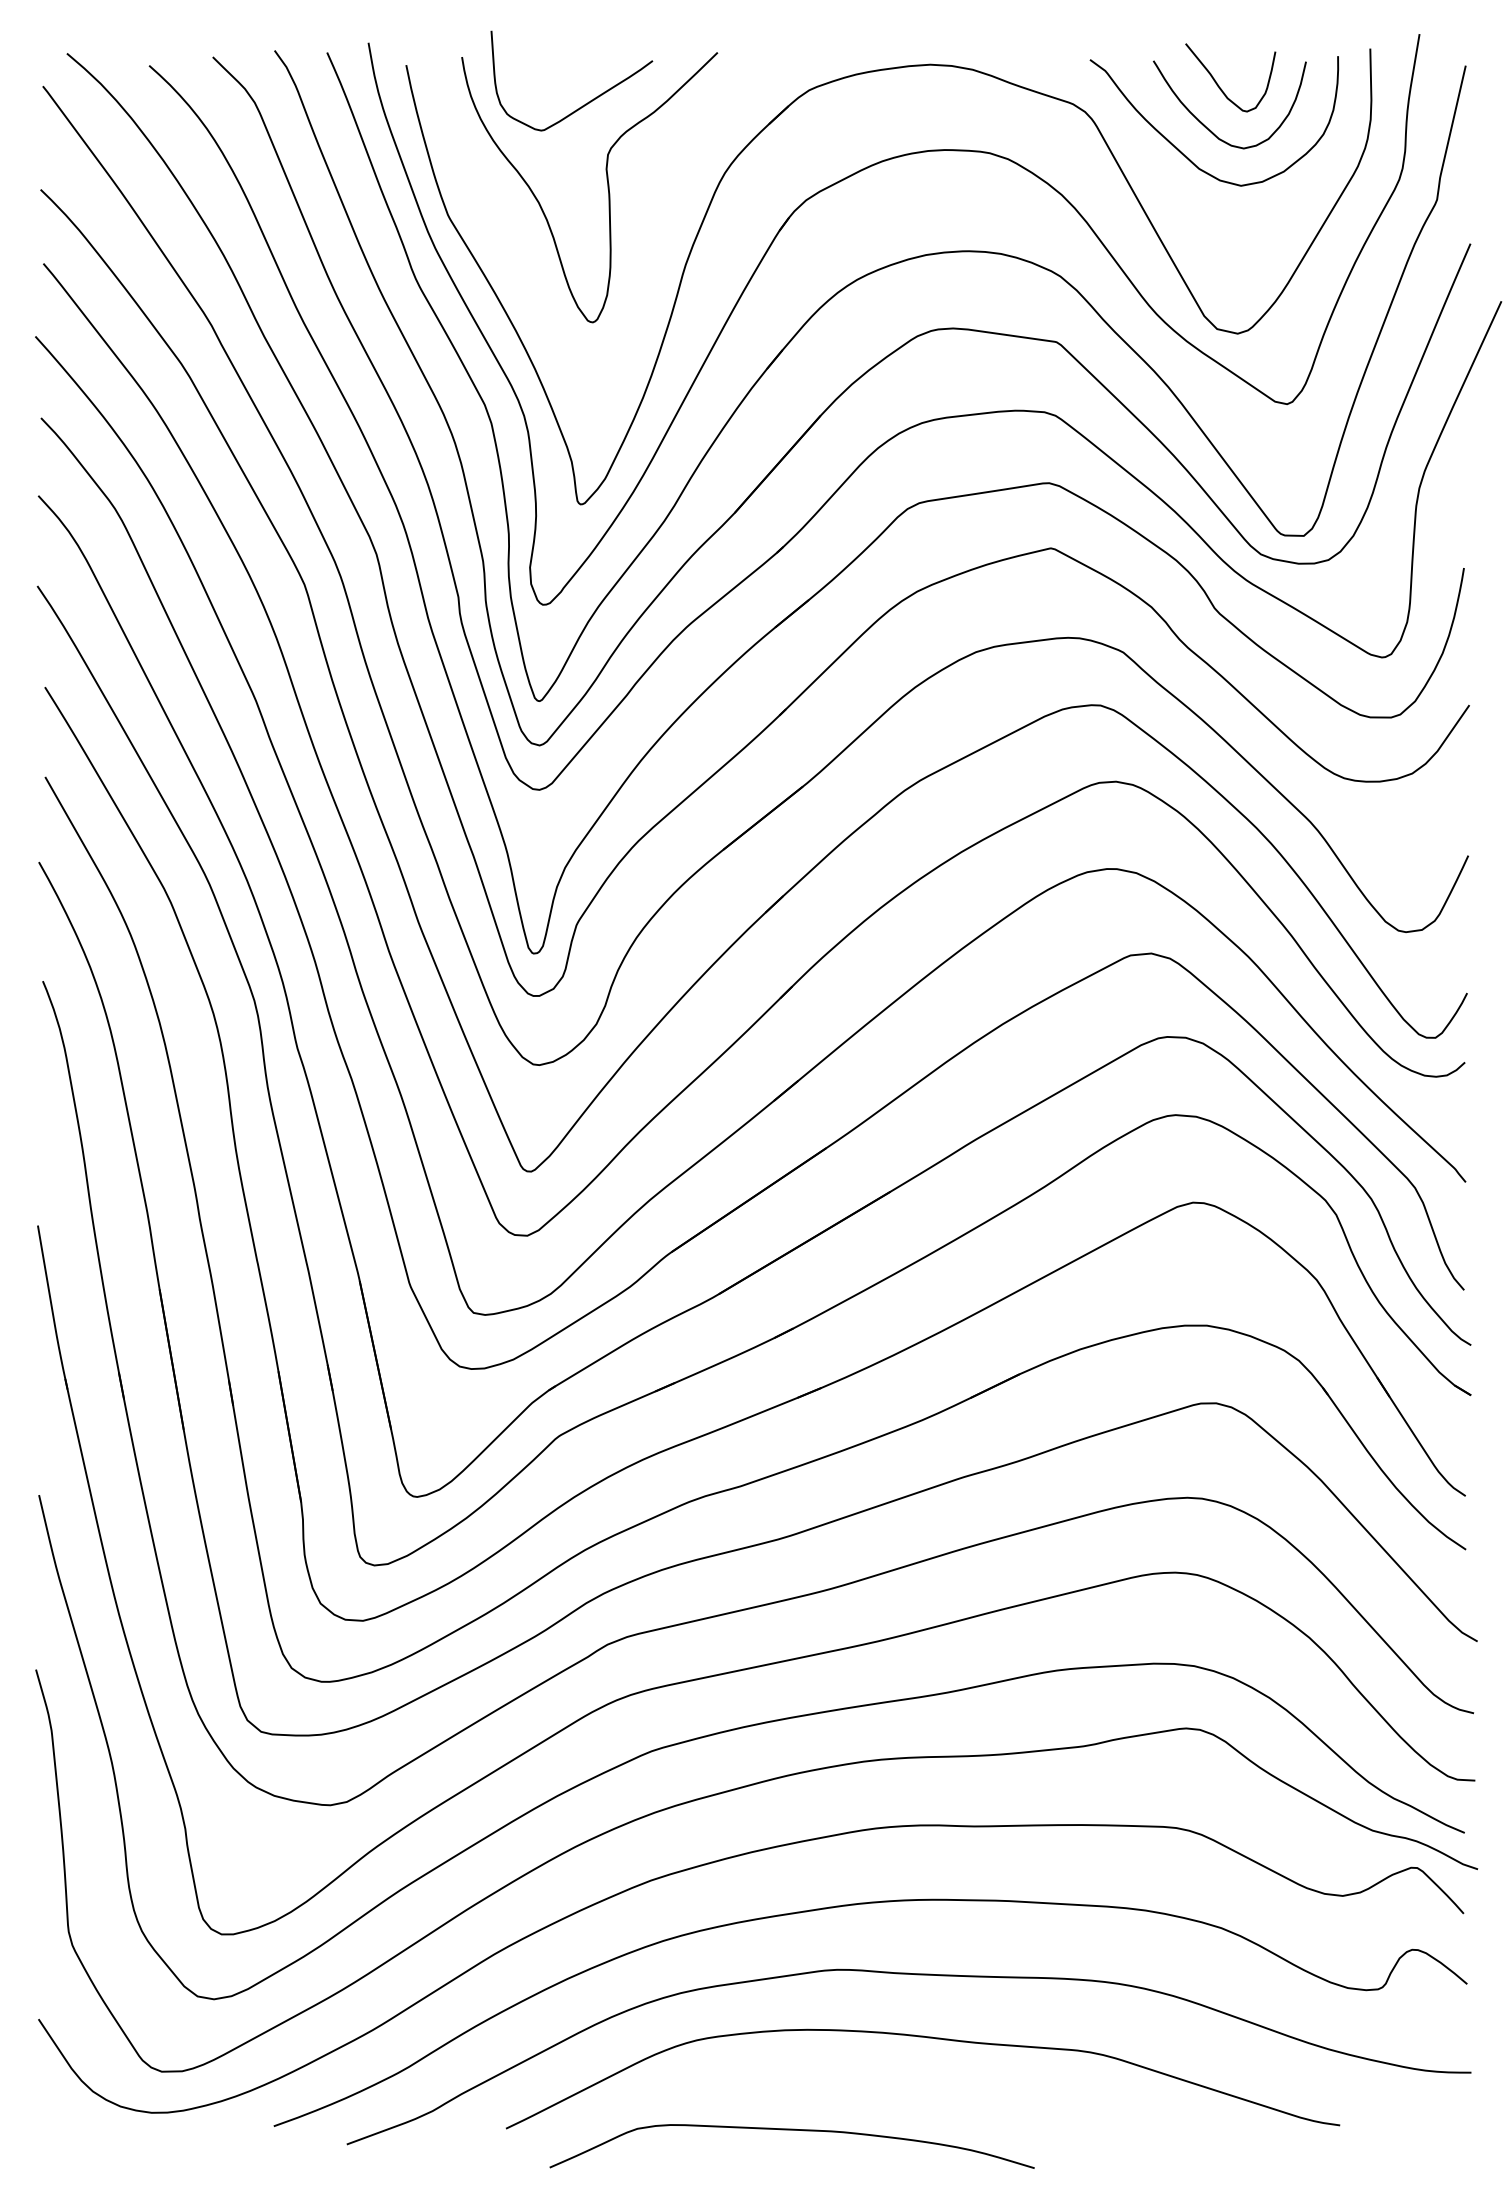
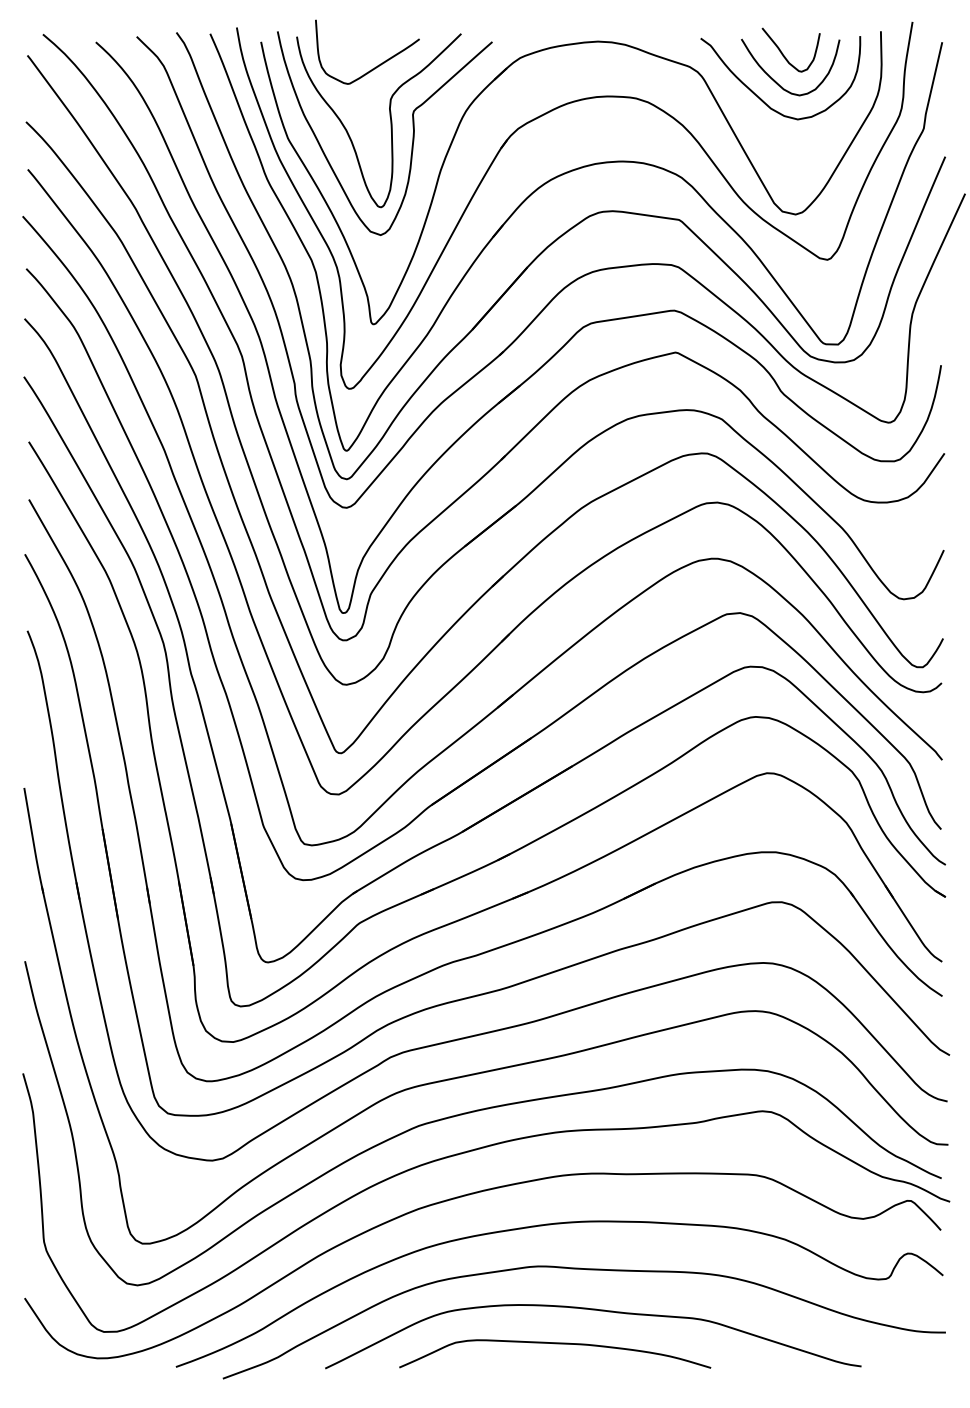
curve: (641, 209) -> (412, 134), added
curve: (792, 2131) -> (555, 1344), moved

